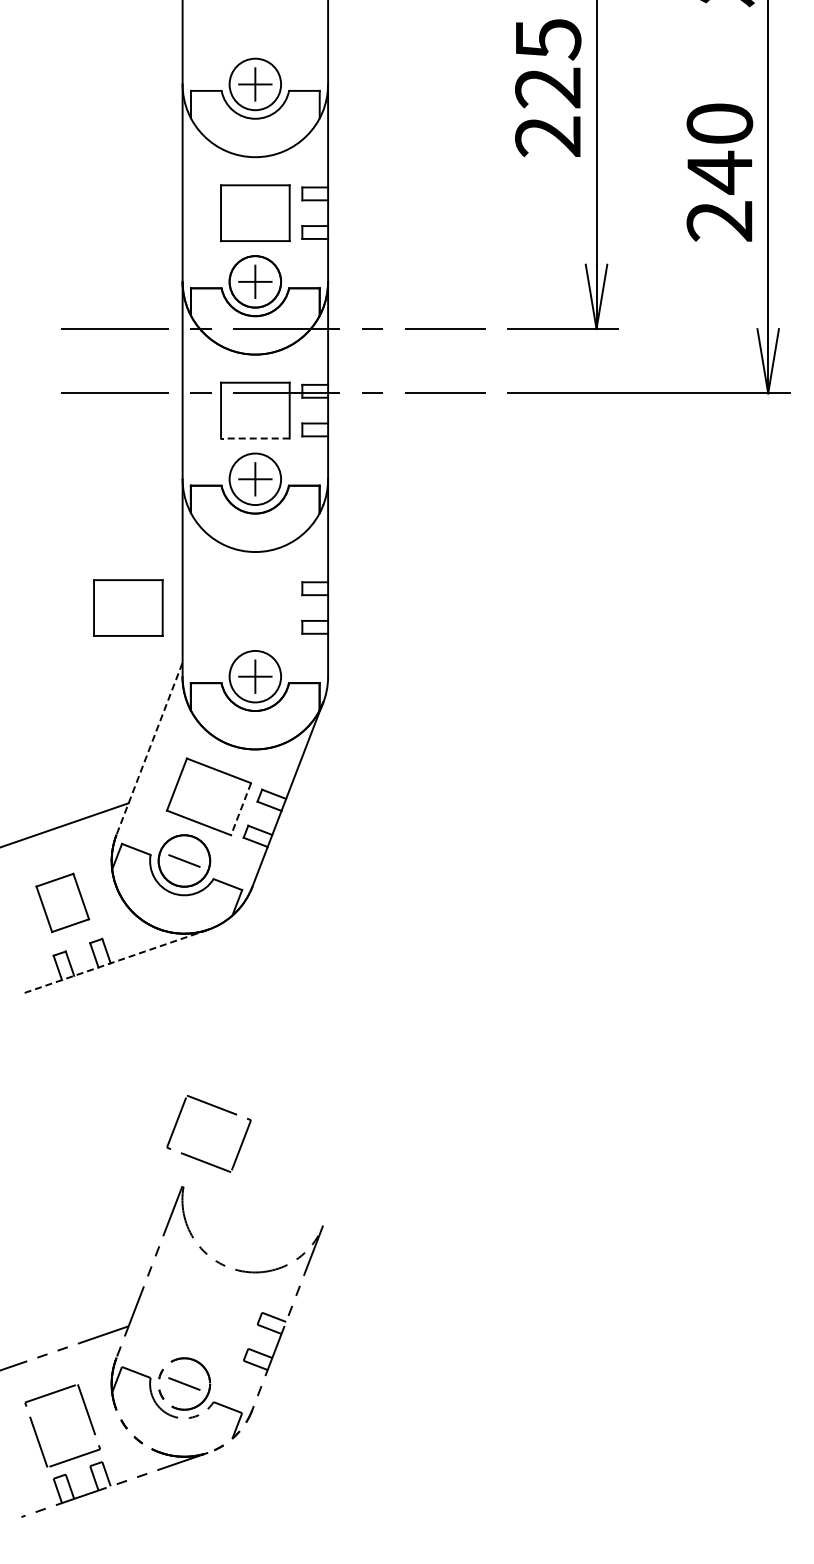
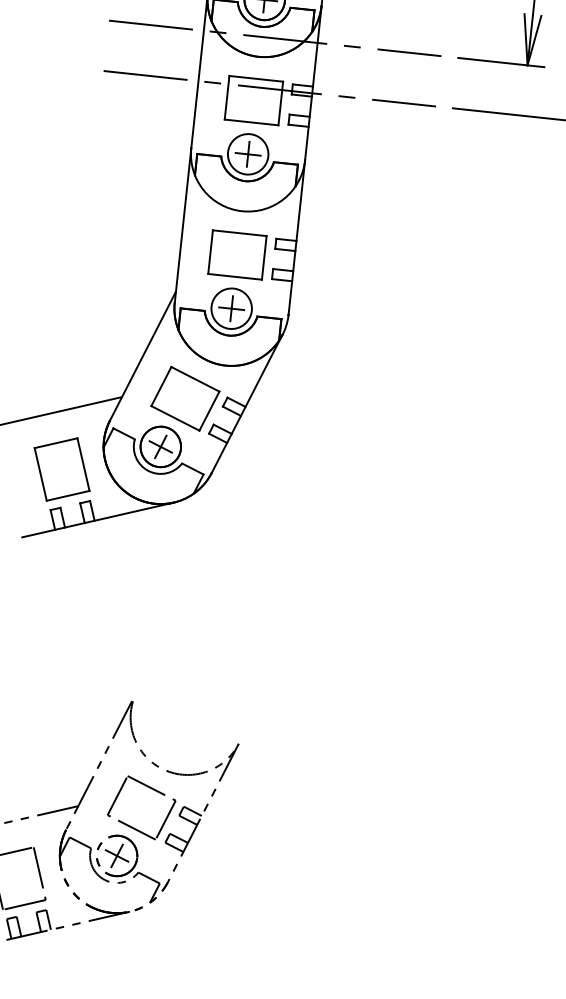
line: (254, 438) -> (250, 122), dashed -> solid
part: (128, 607) -> (237, 254), moved
line: (149, 749) -> (142, 356), dashed -> solid
line: (241, 809) -> (209, 411), dashed -> solid
line: (184, 860) -> (160, 446), added
part: (62, 902) -> (61, 469), size x1.43
line: (114, 961) -> (97, 519), dashed -> solid
part: (217, 1108) -> (150, 788), moved
line: (184, 1383) -> (117, 855), added

